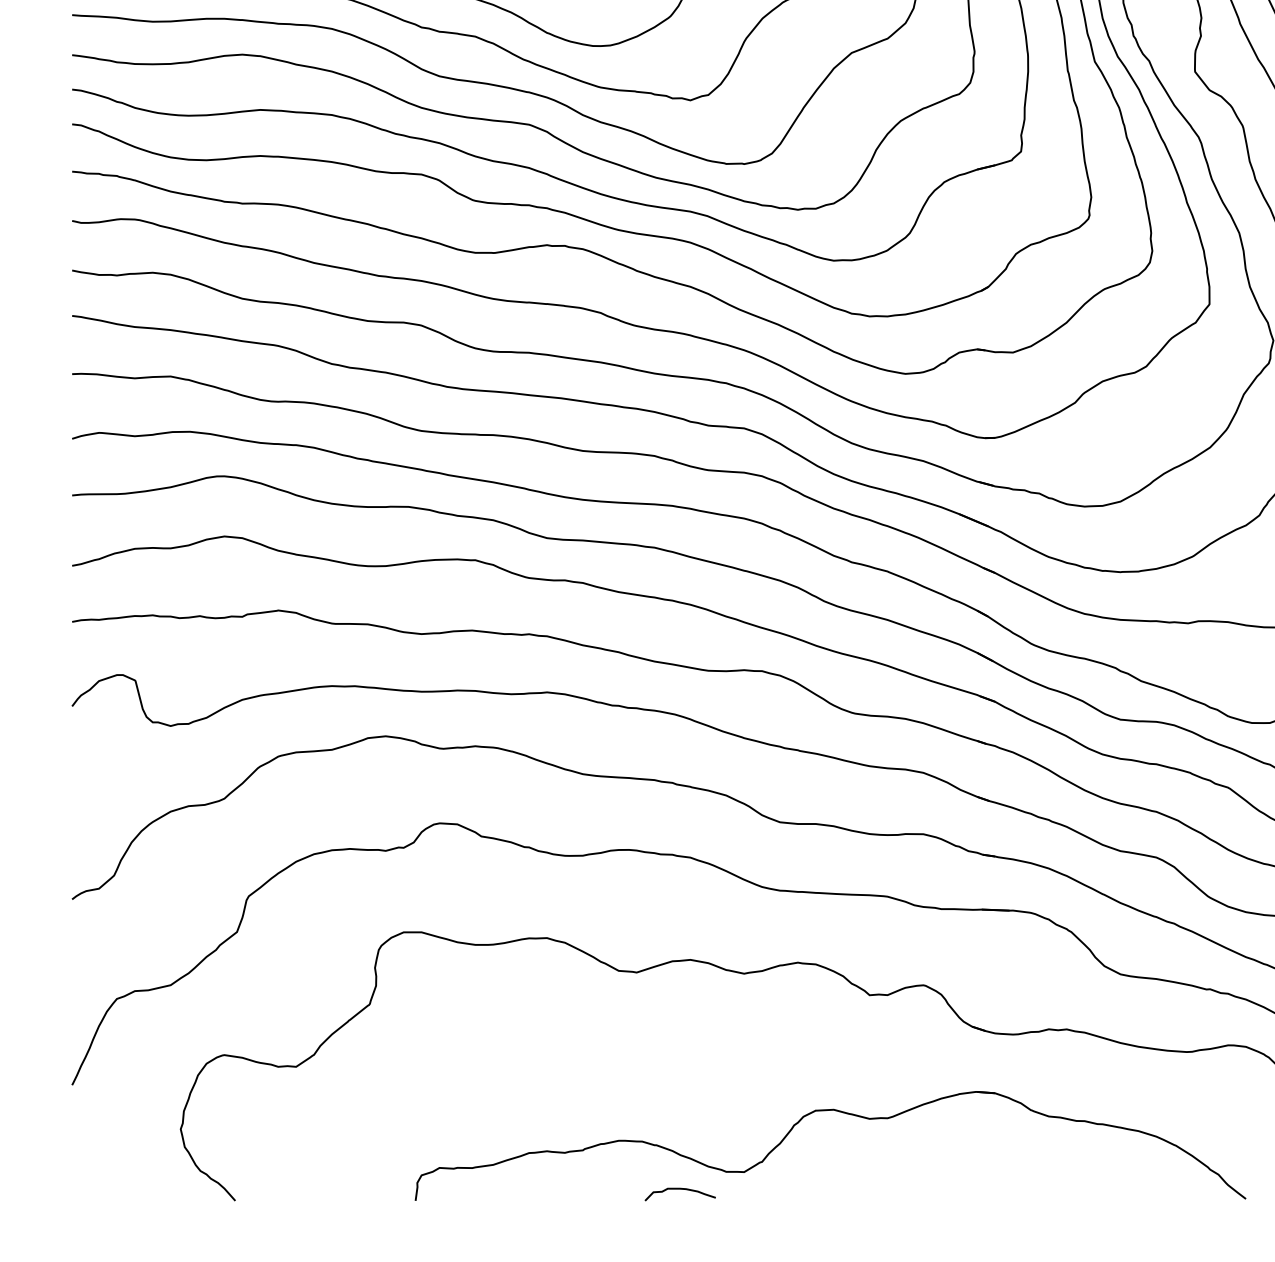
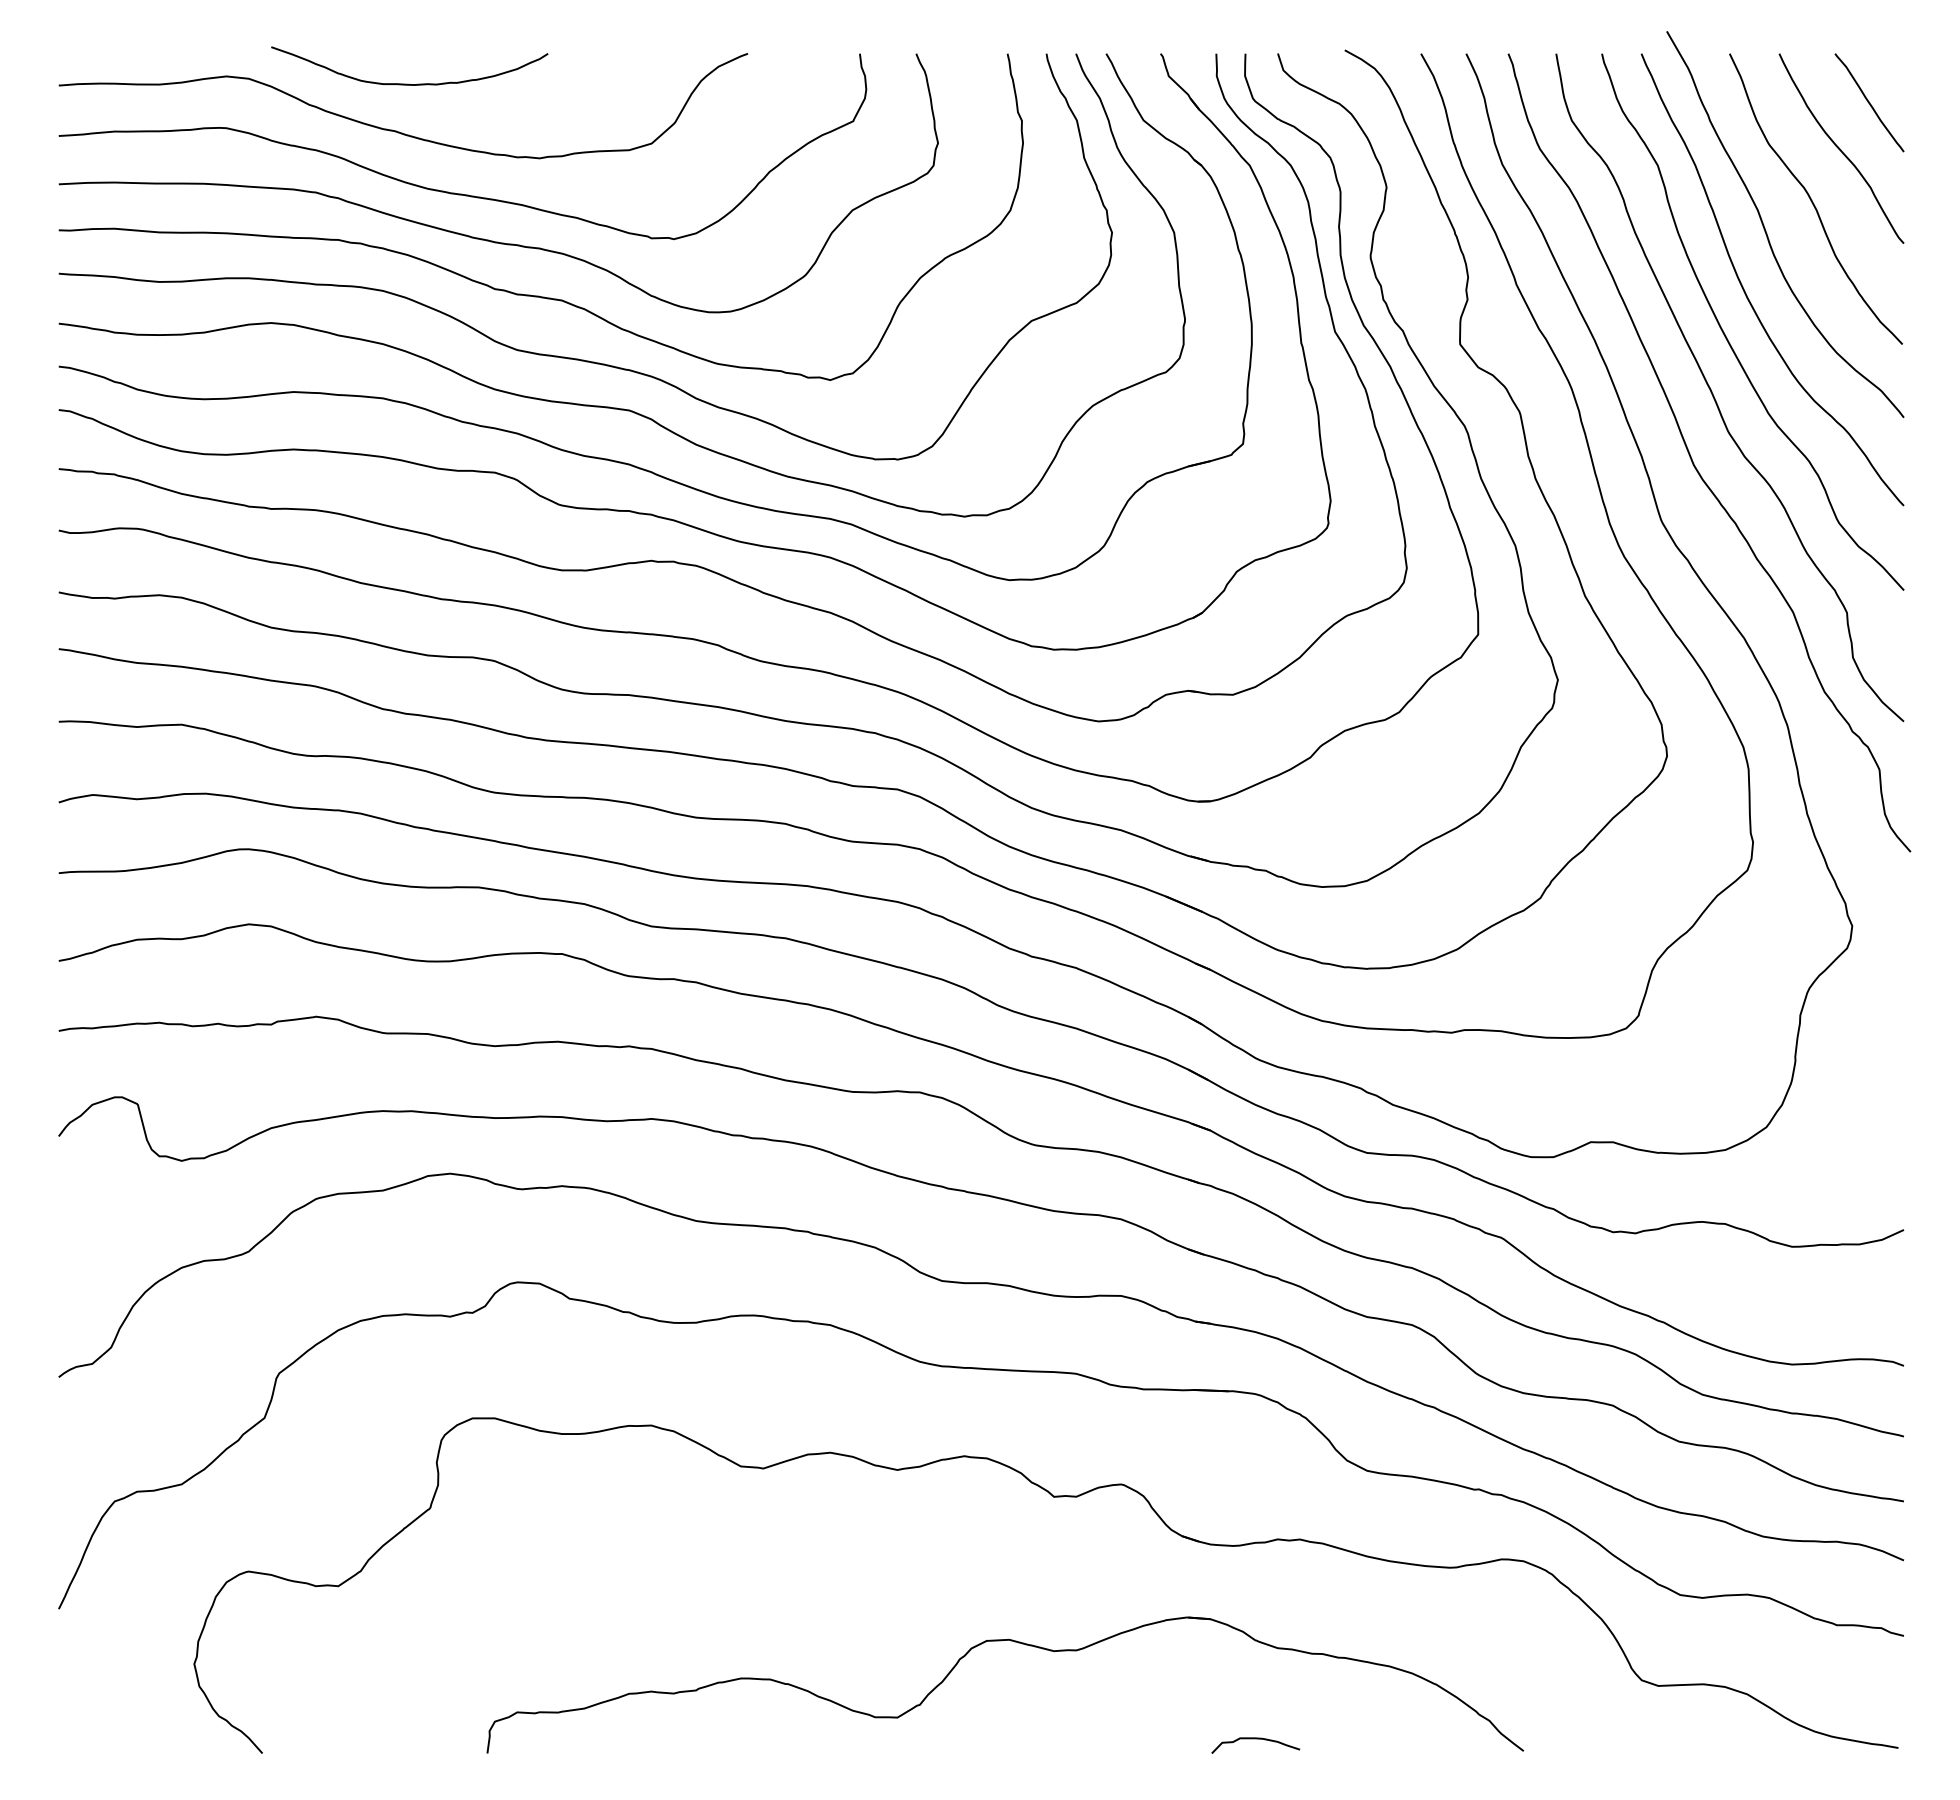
curve: (680, 1189) -> (1255, 1739), moved

